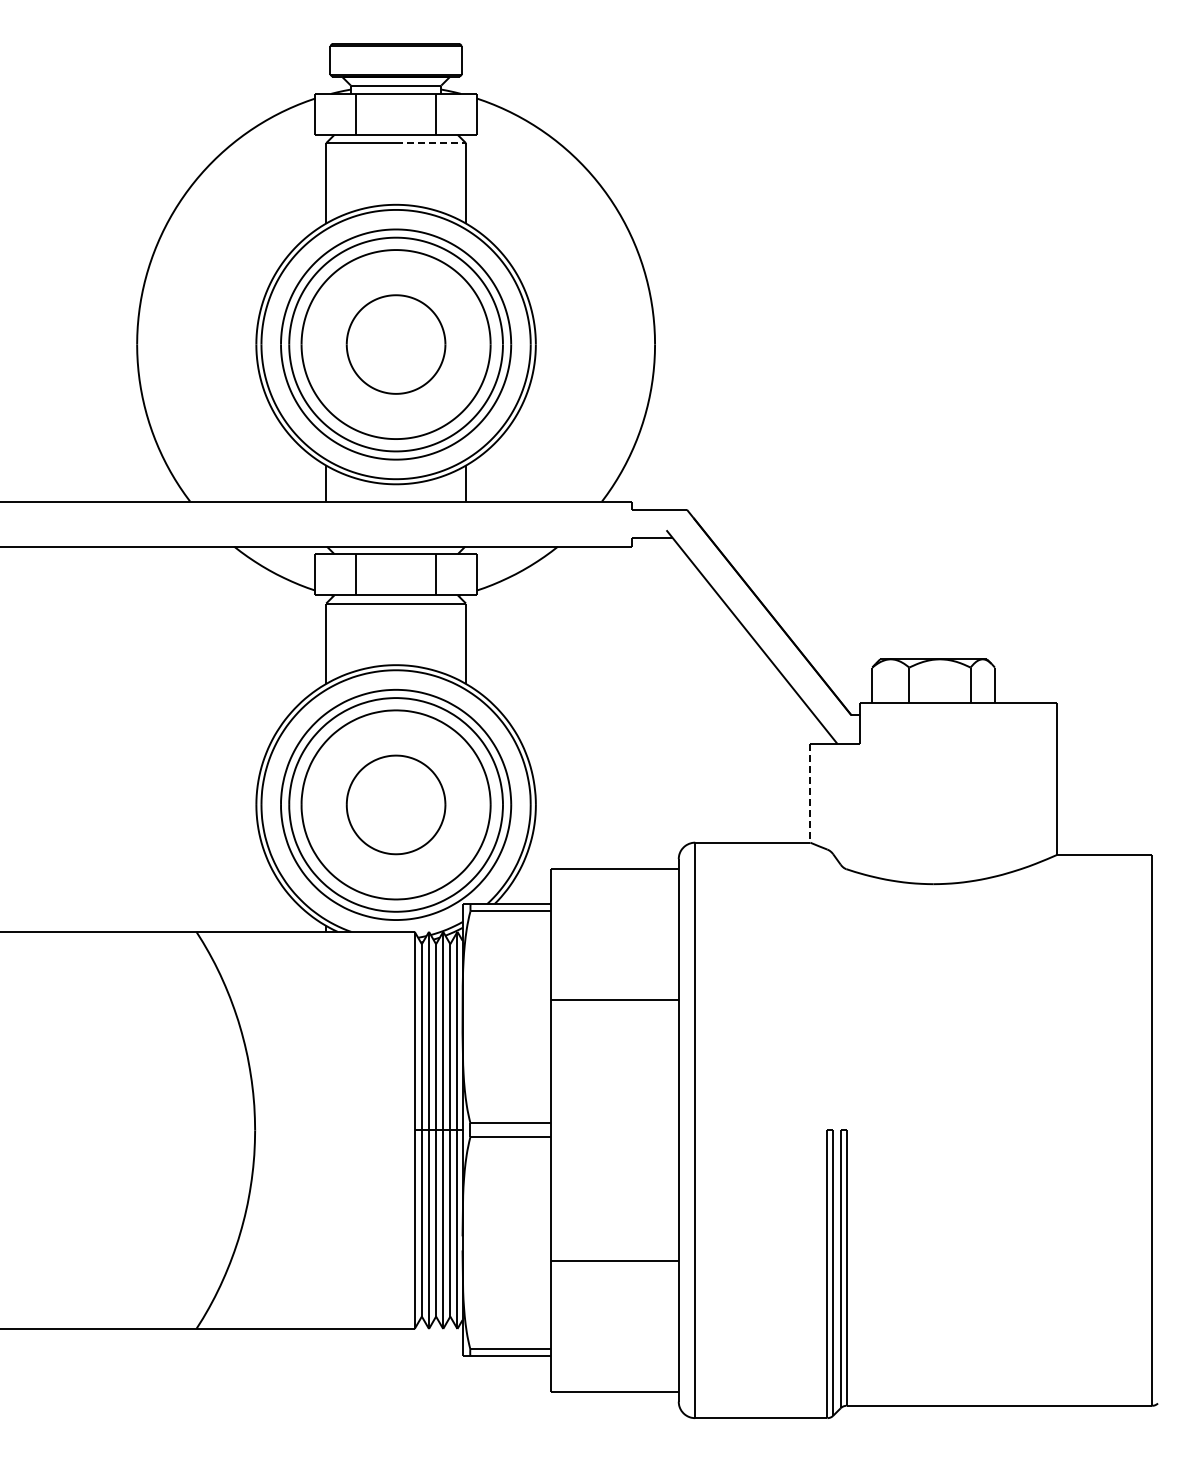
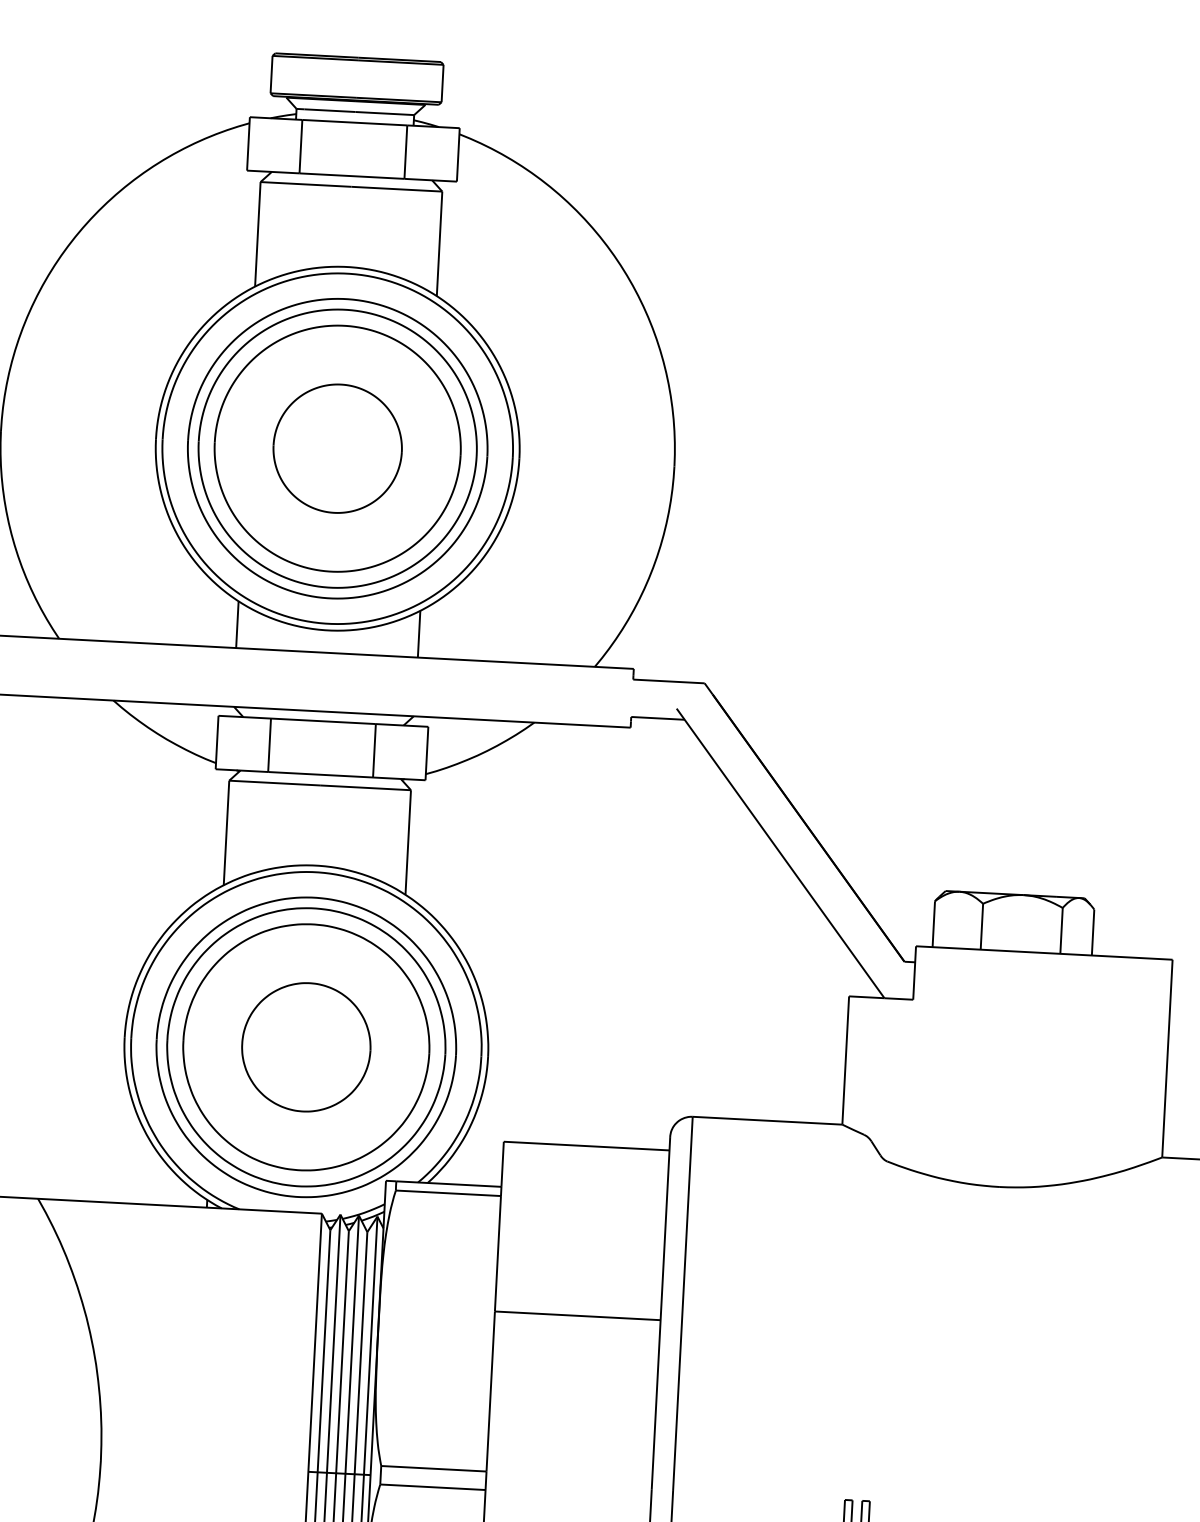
line: (431, 143) -> (397, 189), dashed -> solid
line: (810, 793) -> (845, 1060), dashed -> solid

